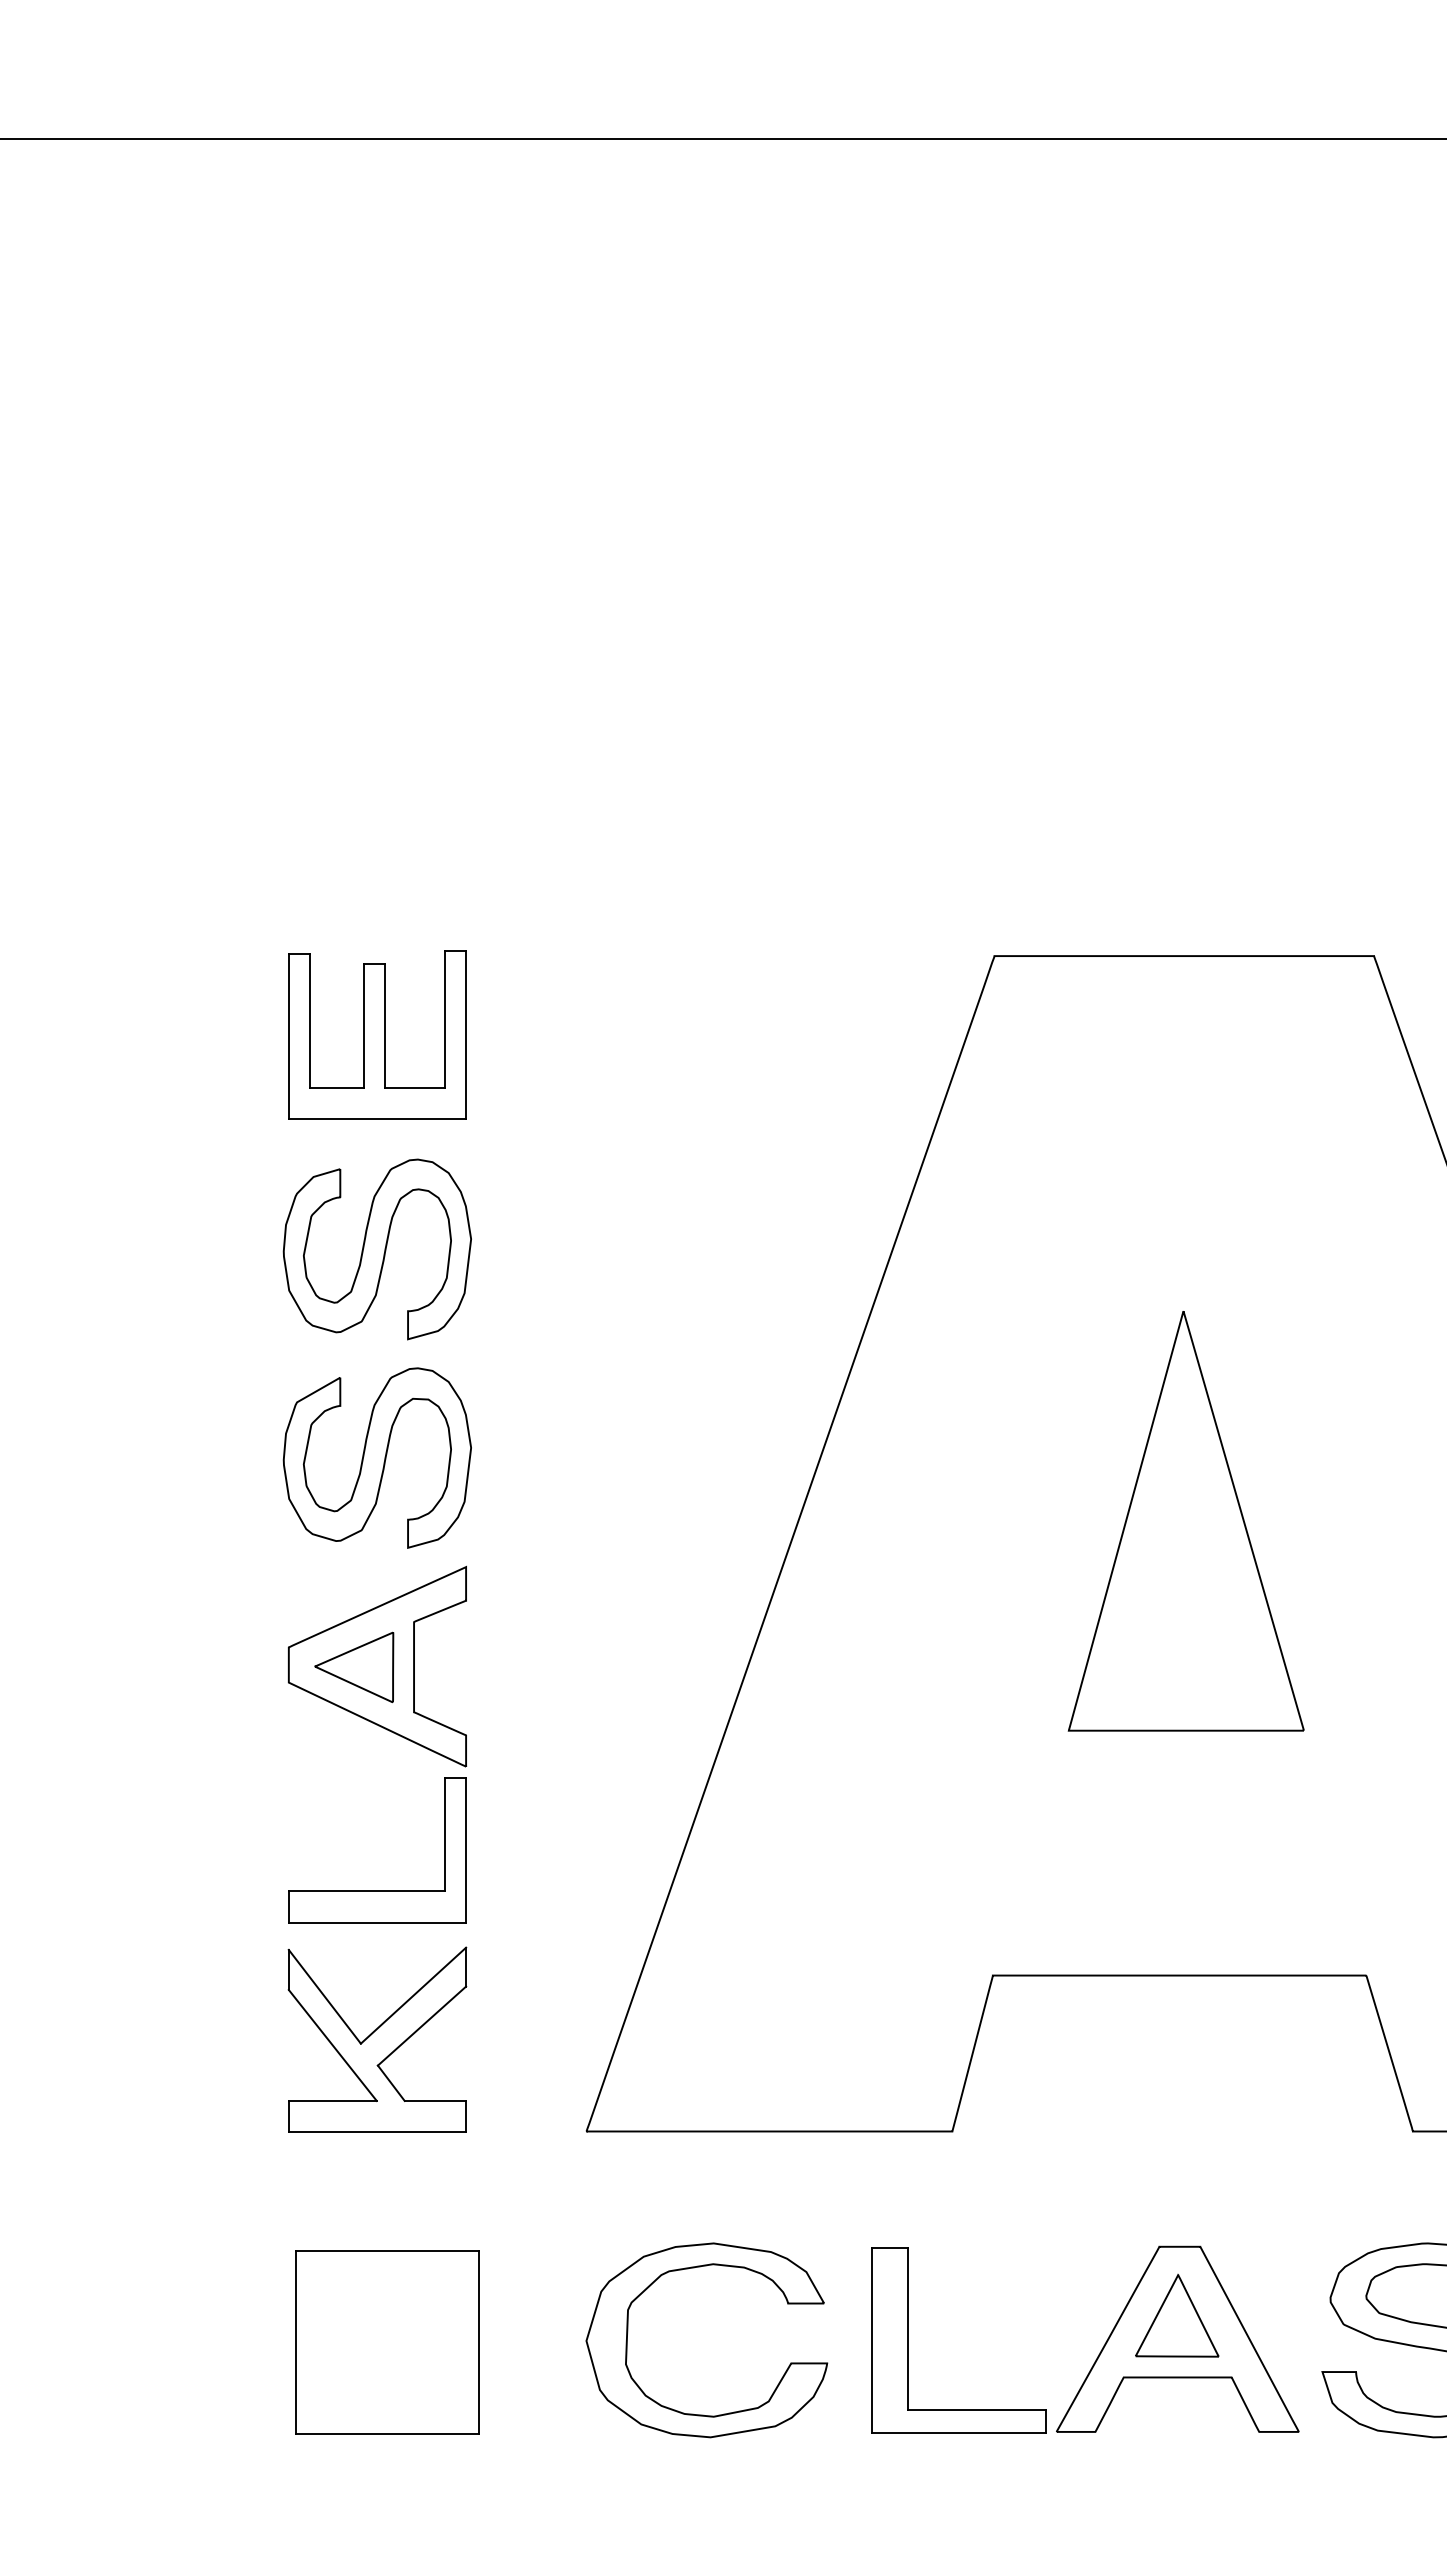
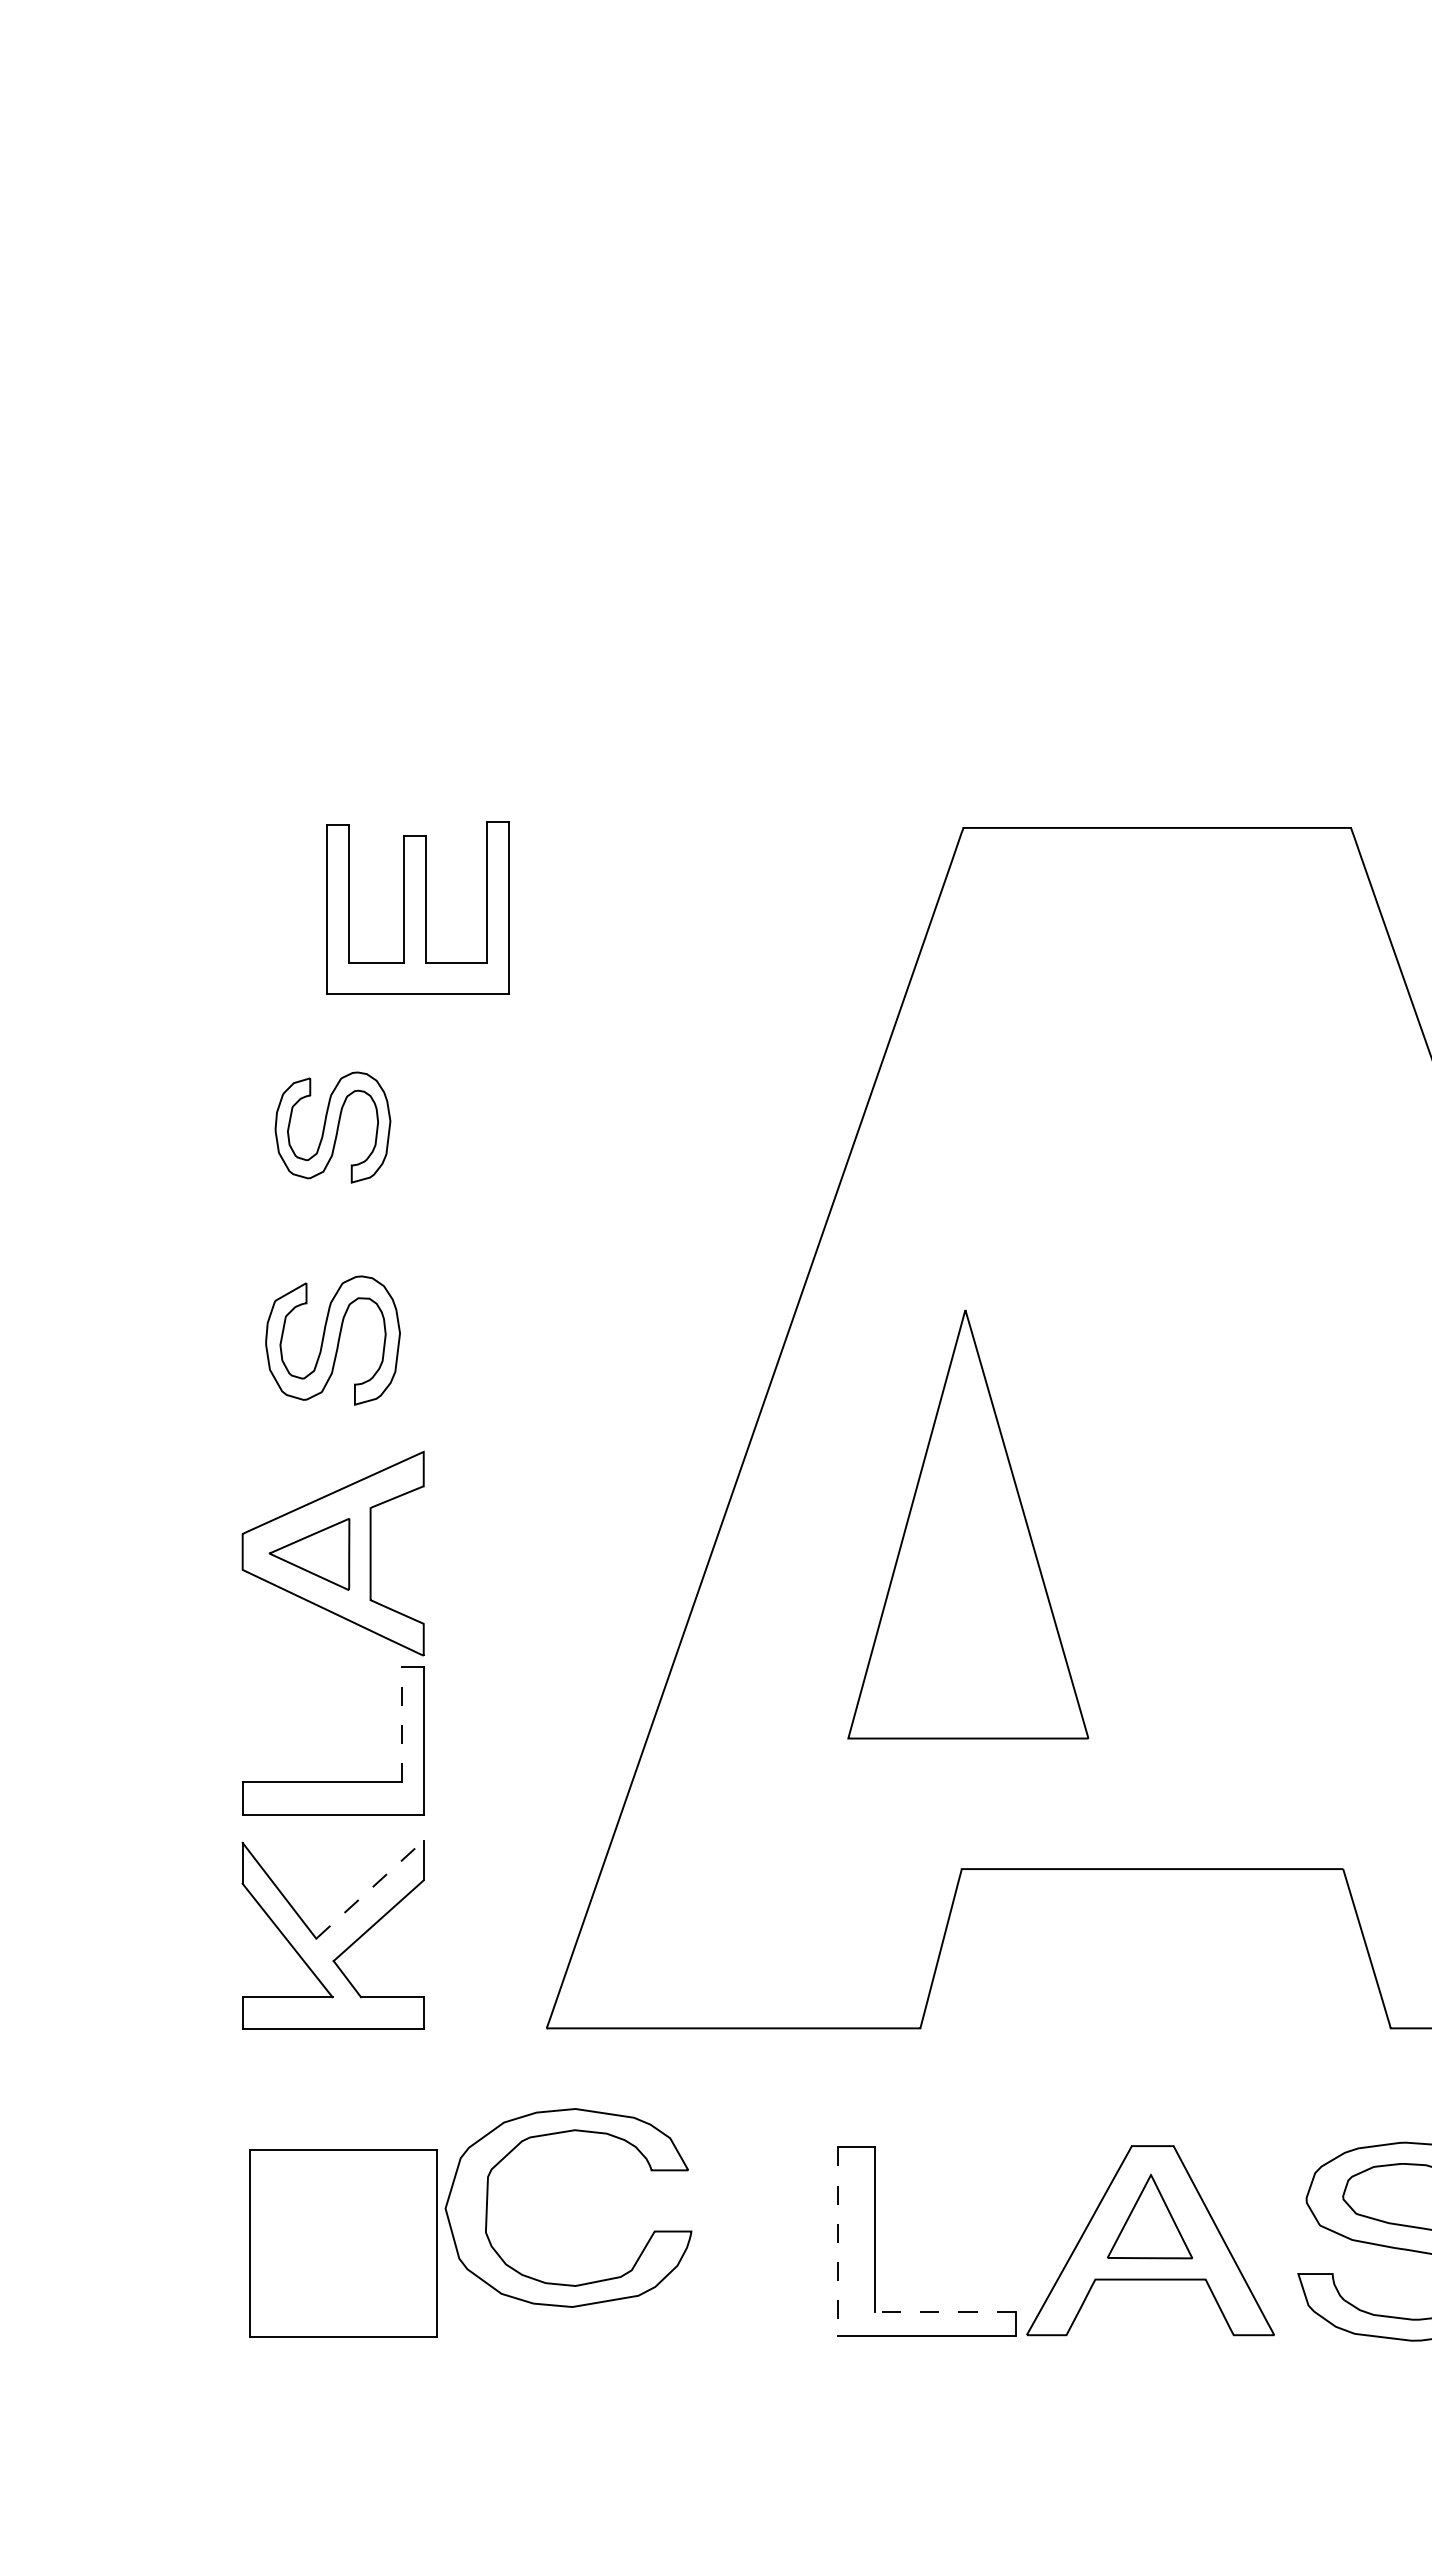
part: (377, 1034) -> (418, 908), moved
part: (376, 1249) -> (332, 1127), size x0.6
part: (376, 1457) -> (332, 1340), size x0.7
part: (1185, 1521) -> (967, 1524), moved
line: (445, 1833) -> (402, 1724), solid -> dashed
line: (413, 1995) -> (370, 1889), solid -> dashed
part: (694, 2268) -> (555, 2134), moved
line: (872, 2340) -> (838, 2241), solid -> dashed
line: (976, 2409) -> (945, 2312), solid -> dashed

